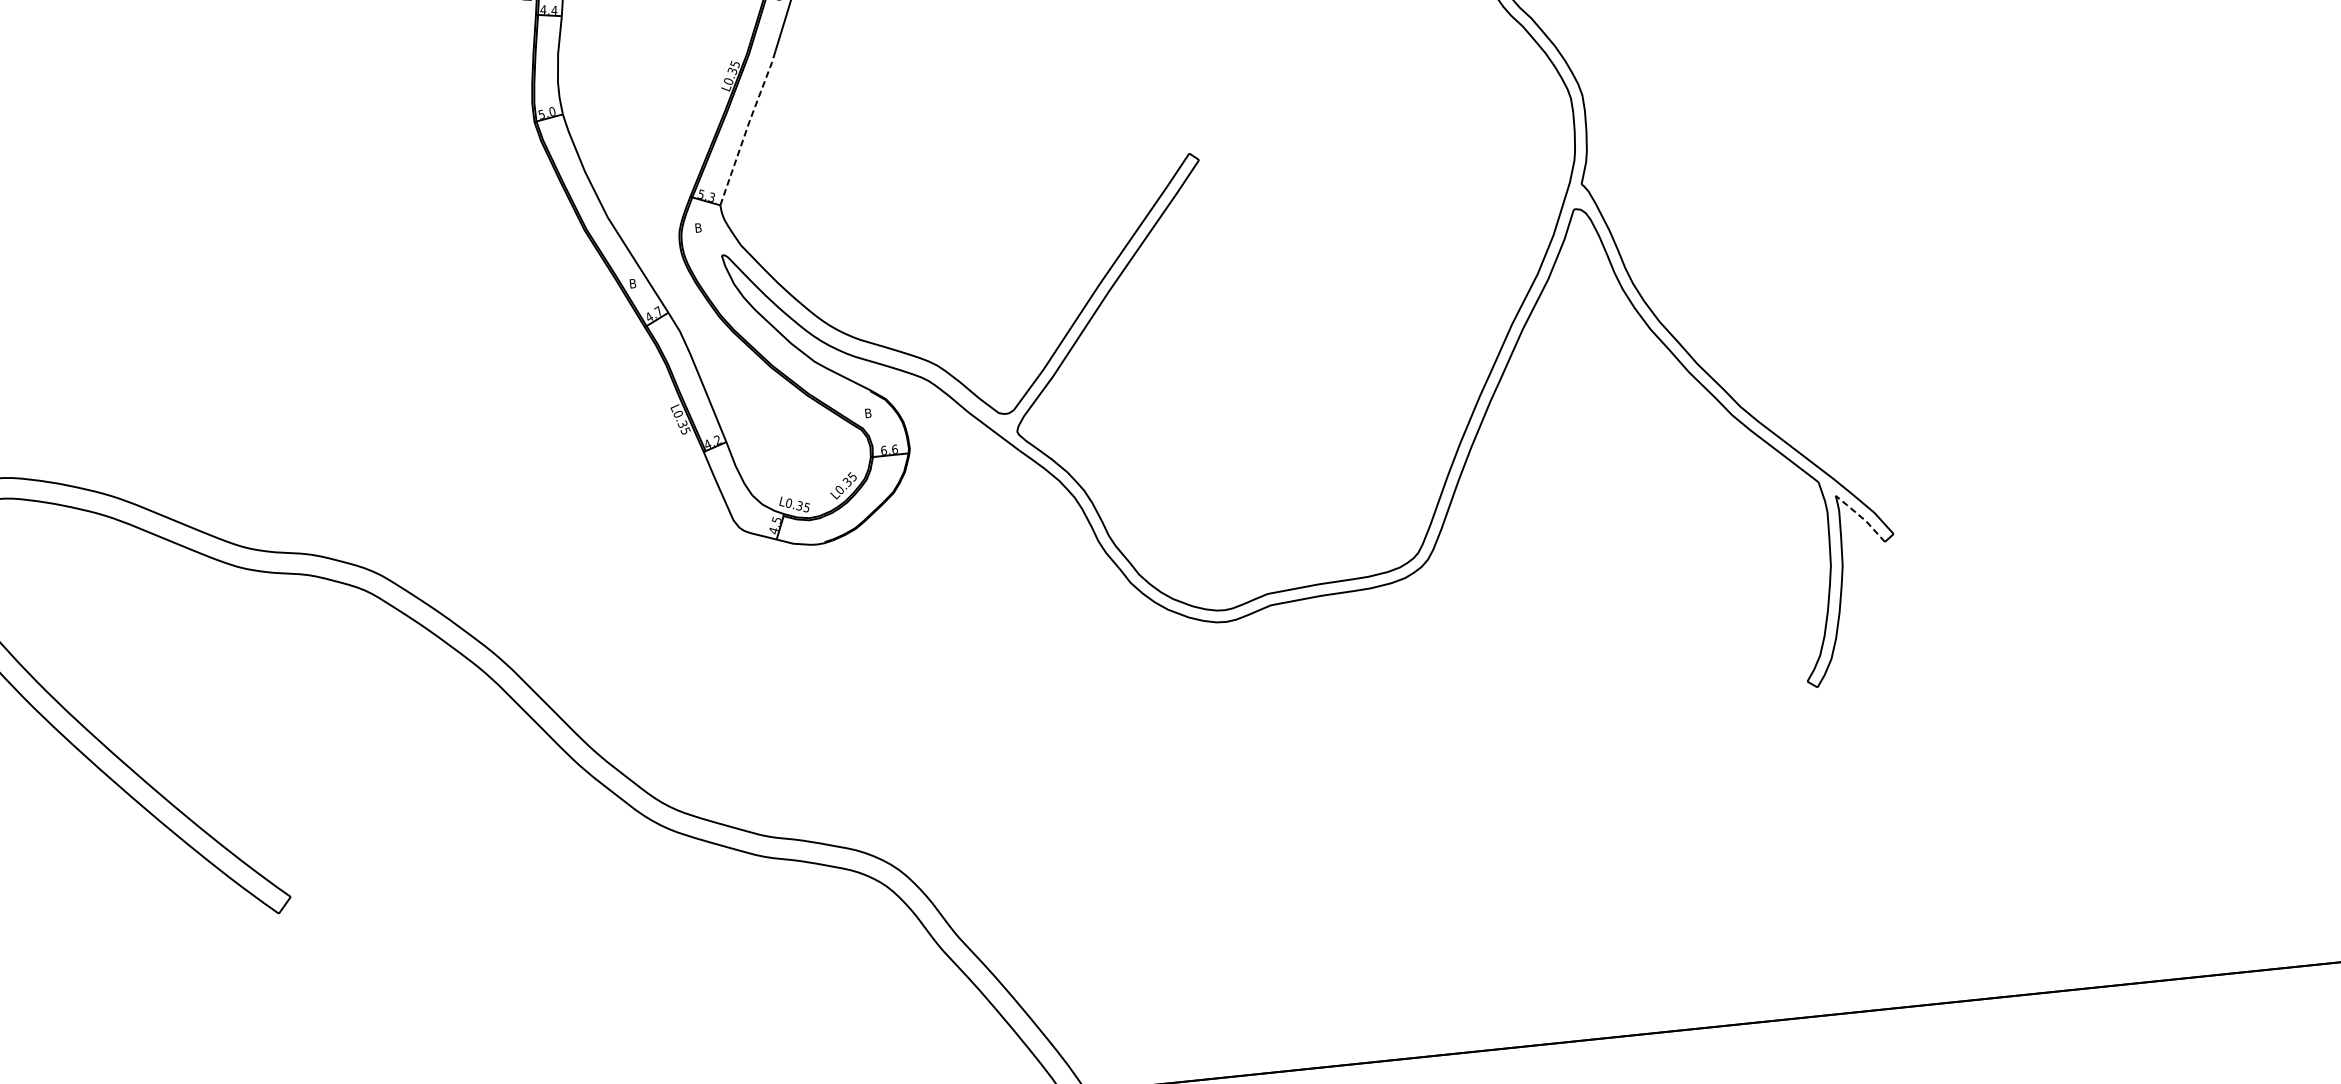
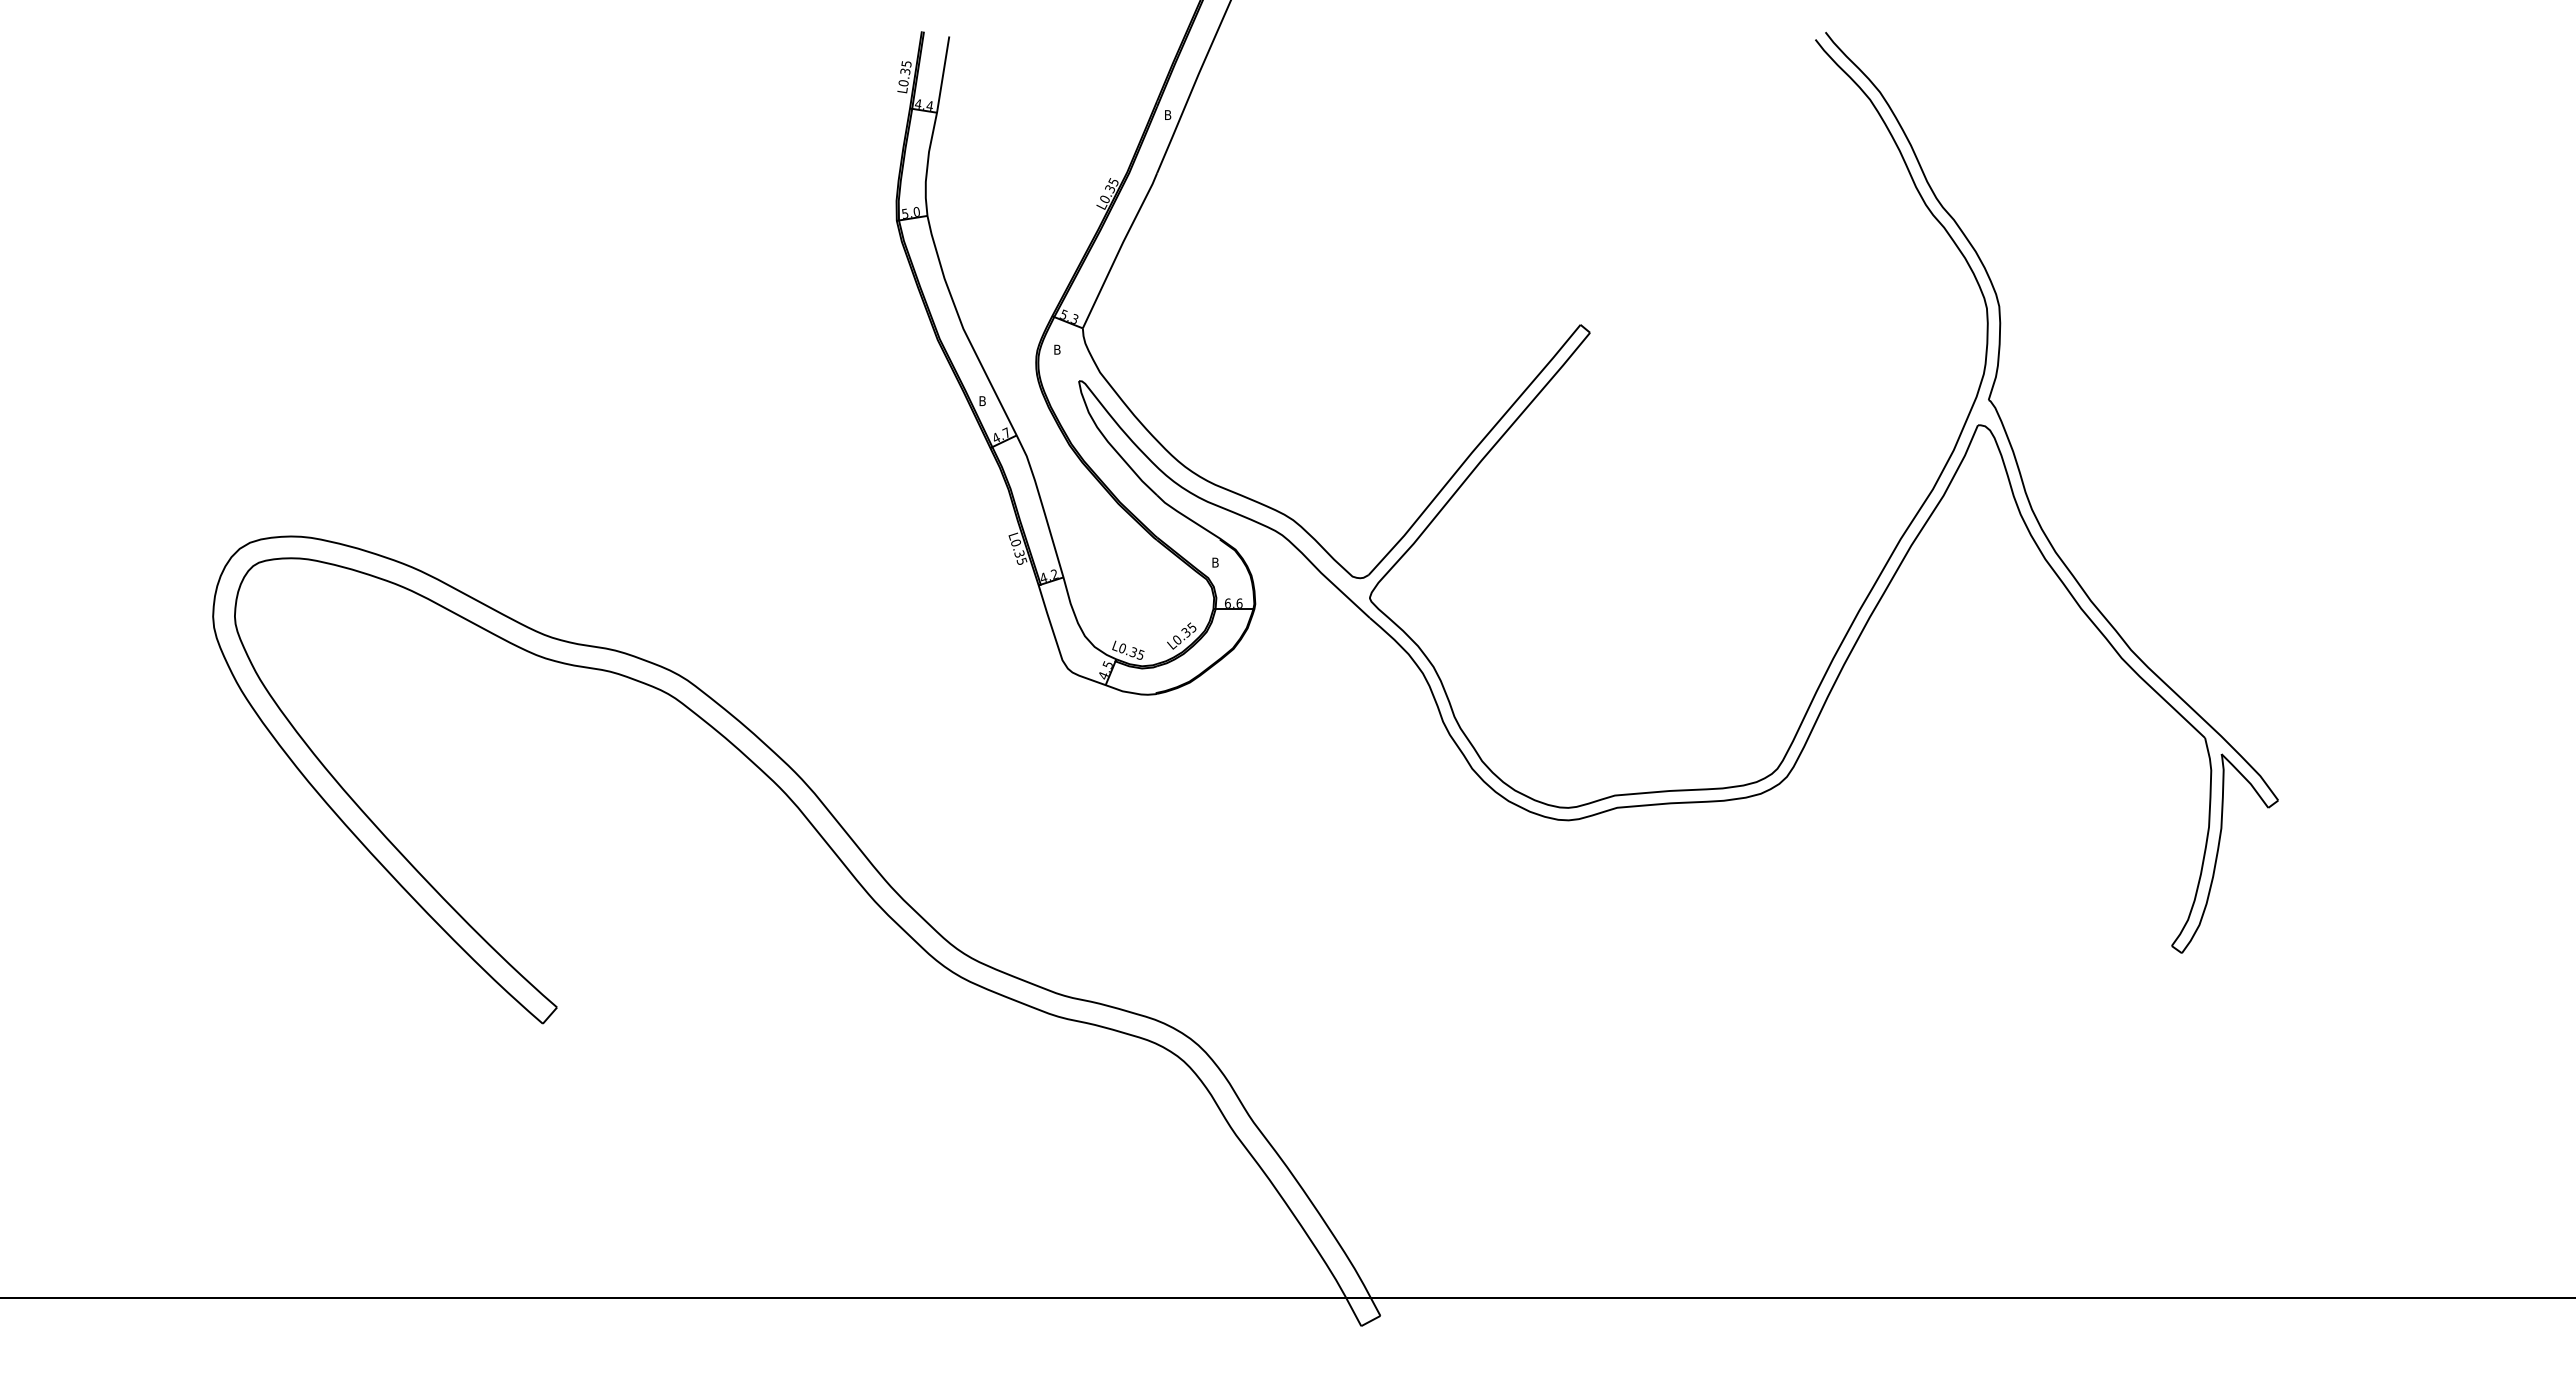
line: (747, 128) -> (1119, 250), dashed -> solid
line: (1861, 517) -> (2246, 779), dashed -> solid

